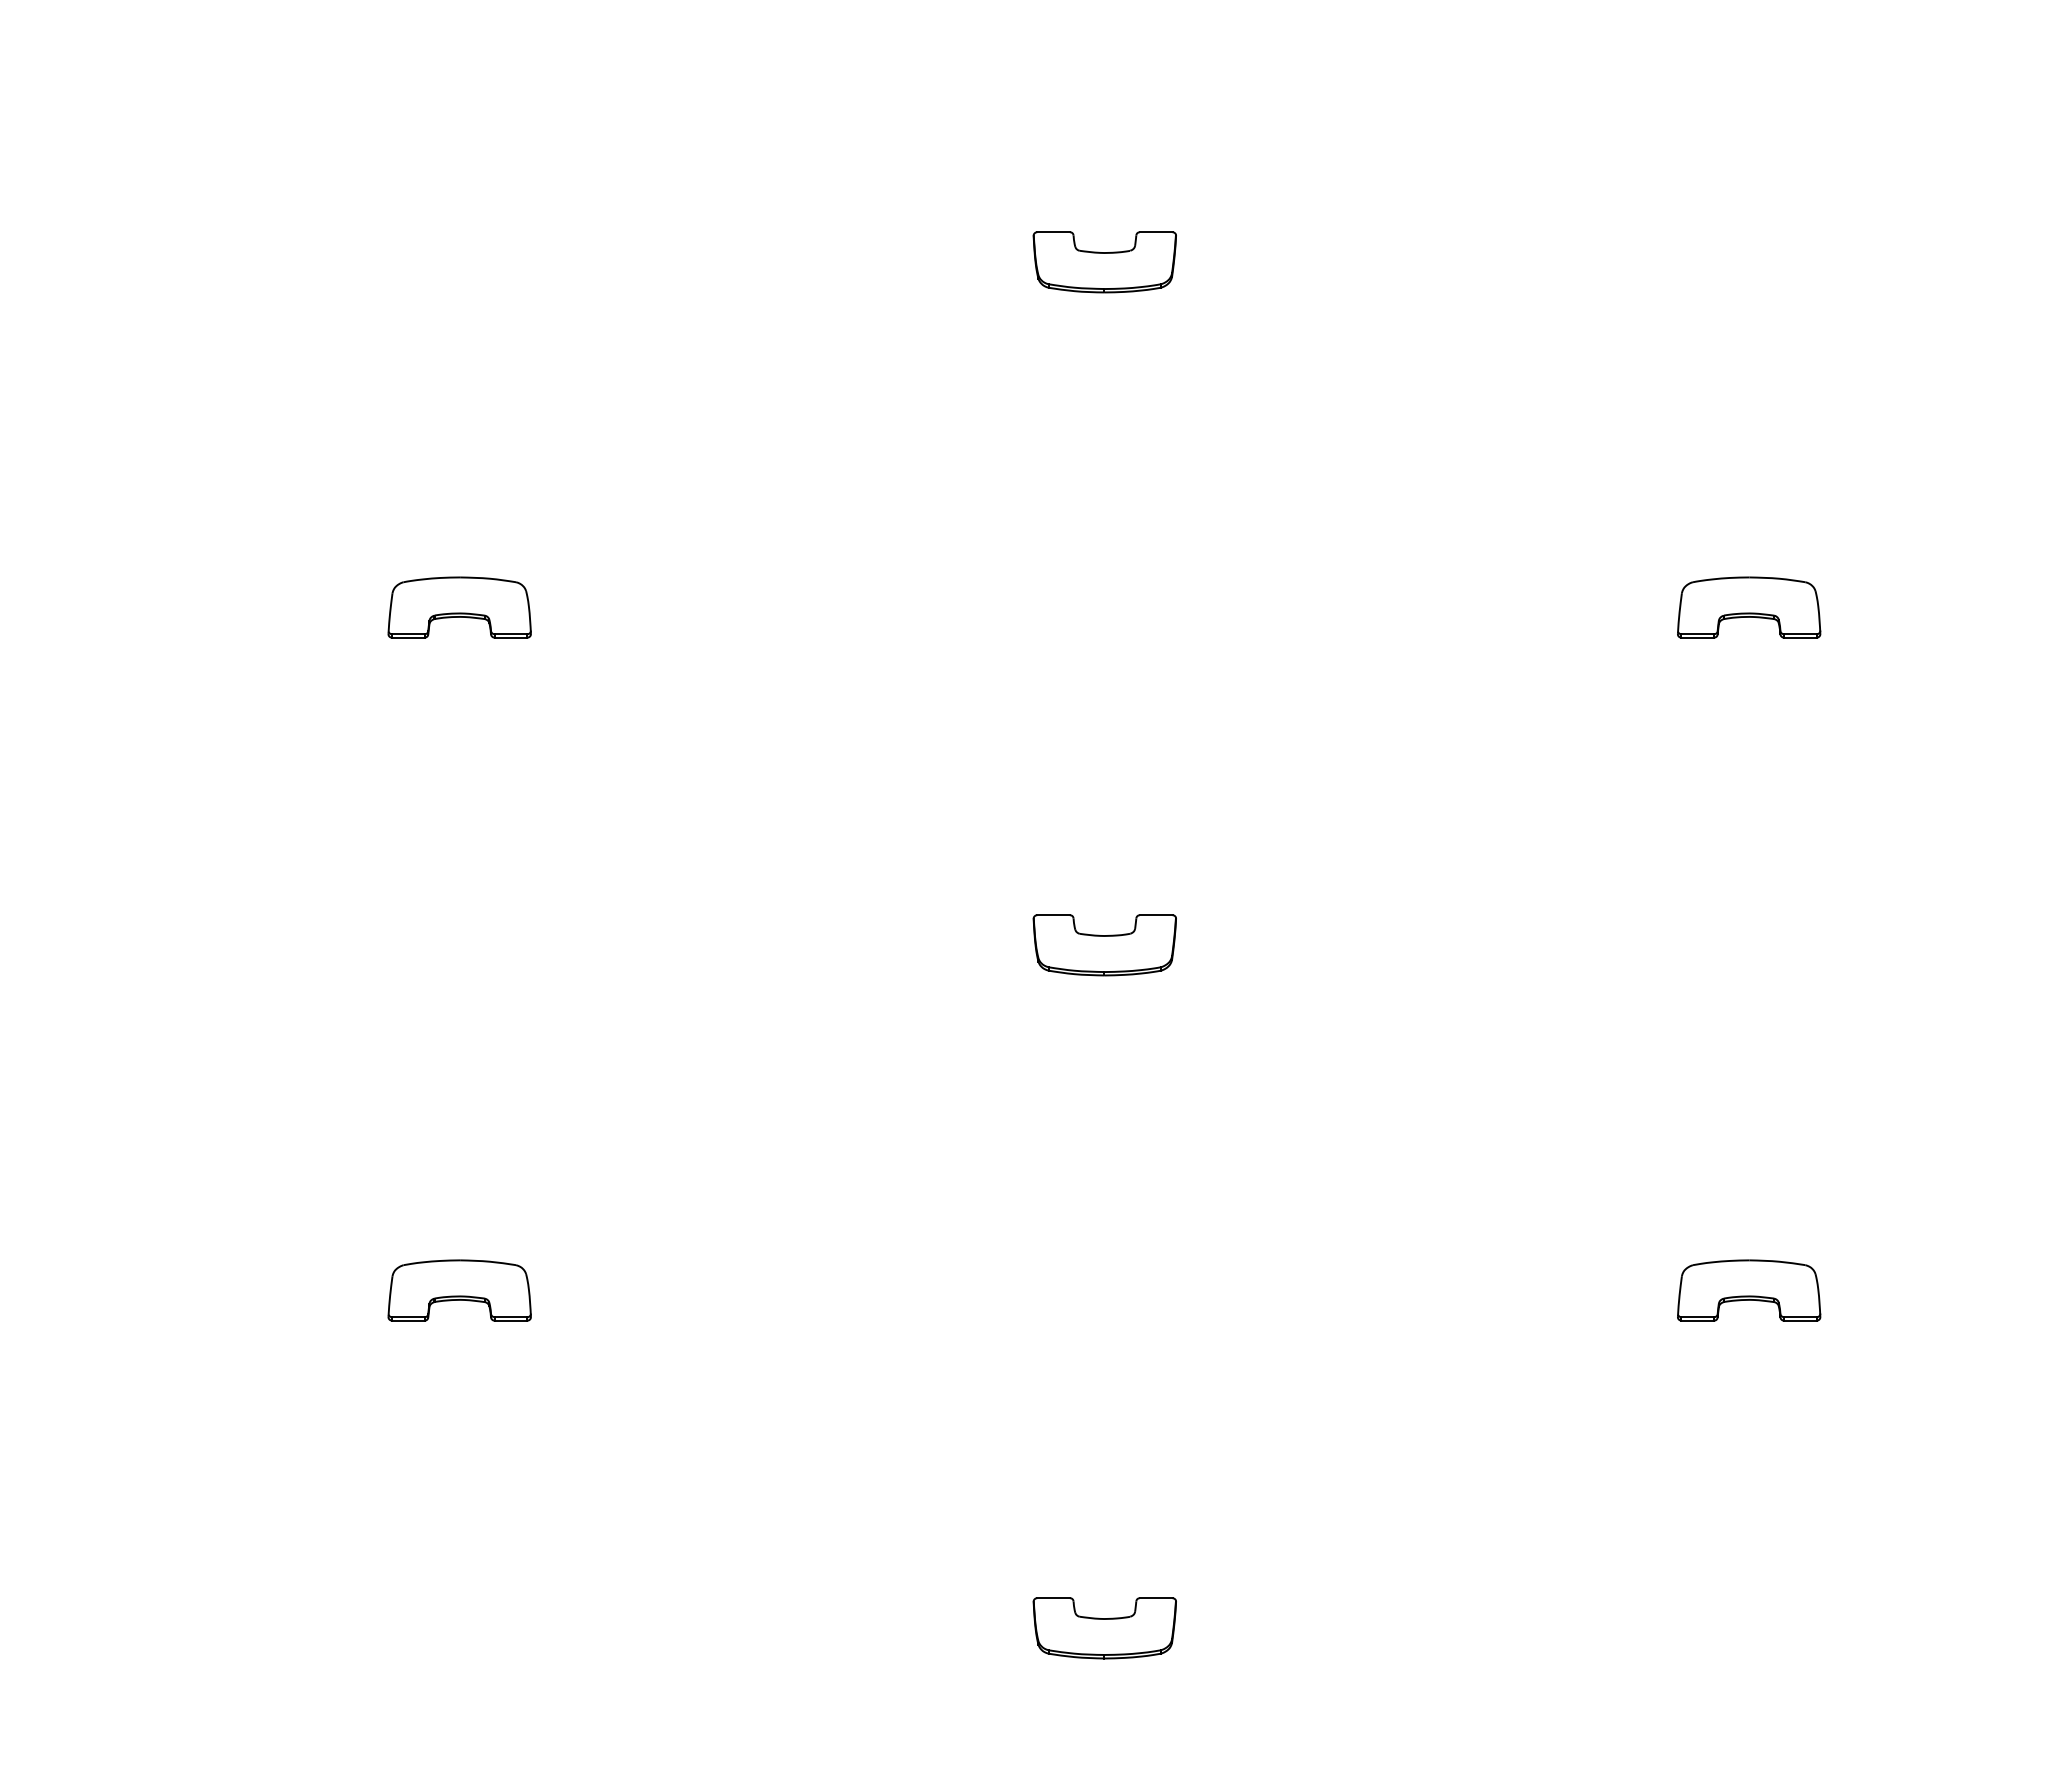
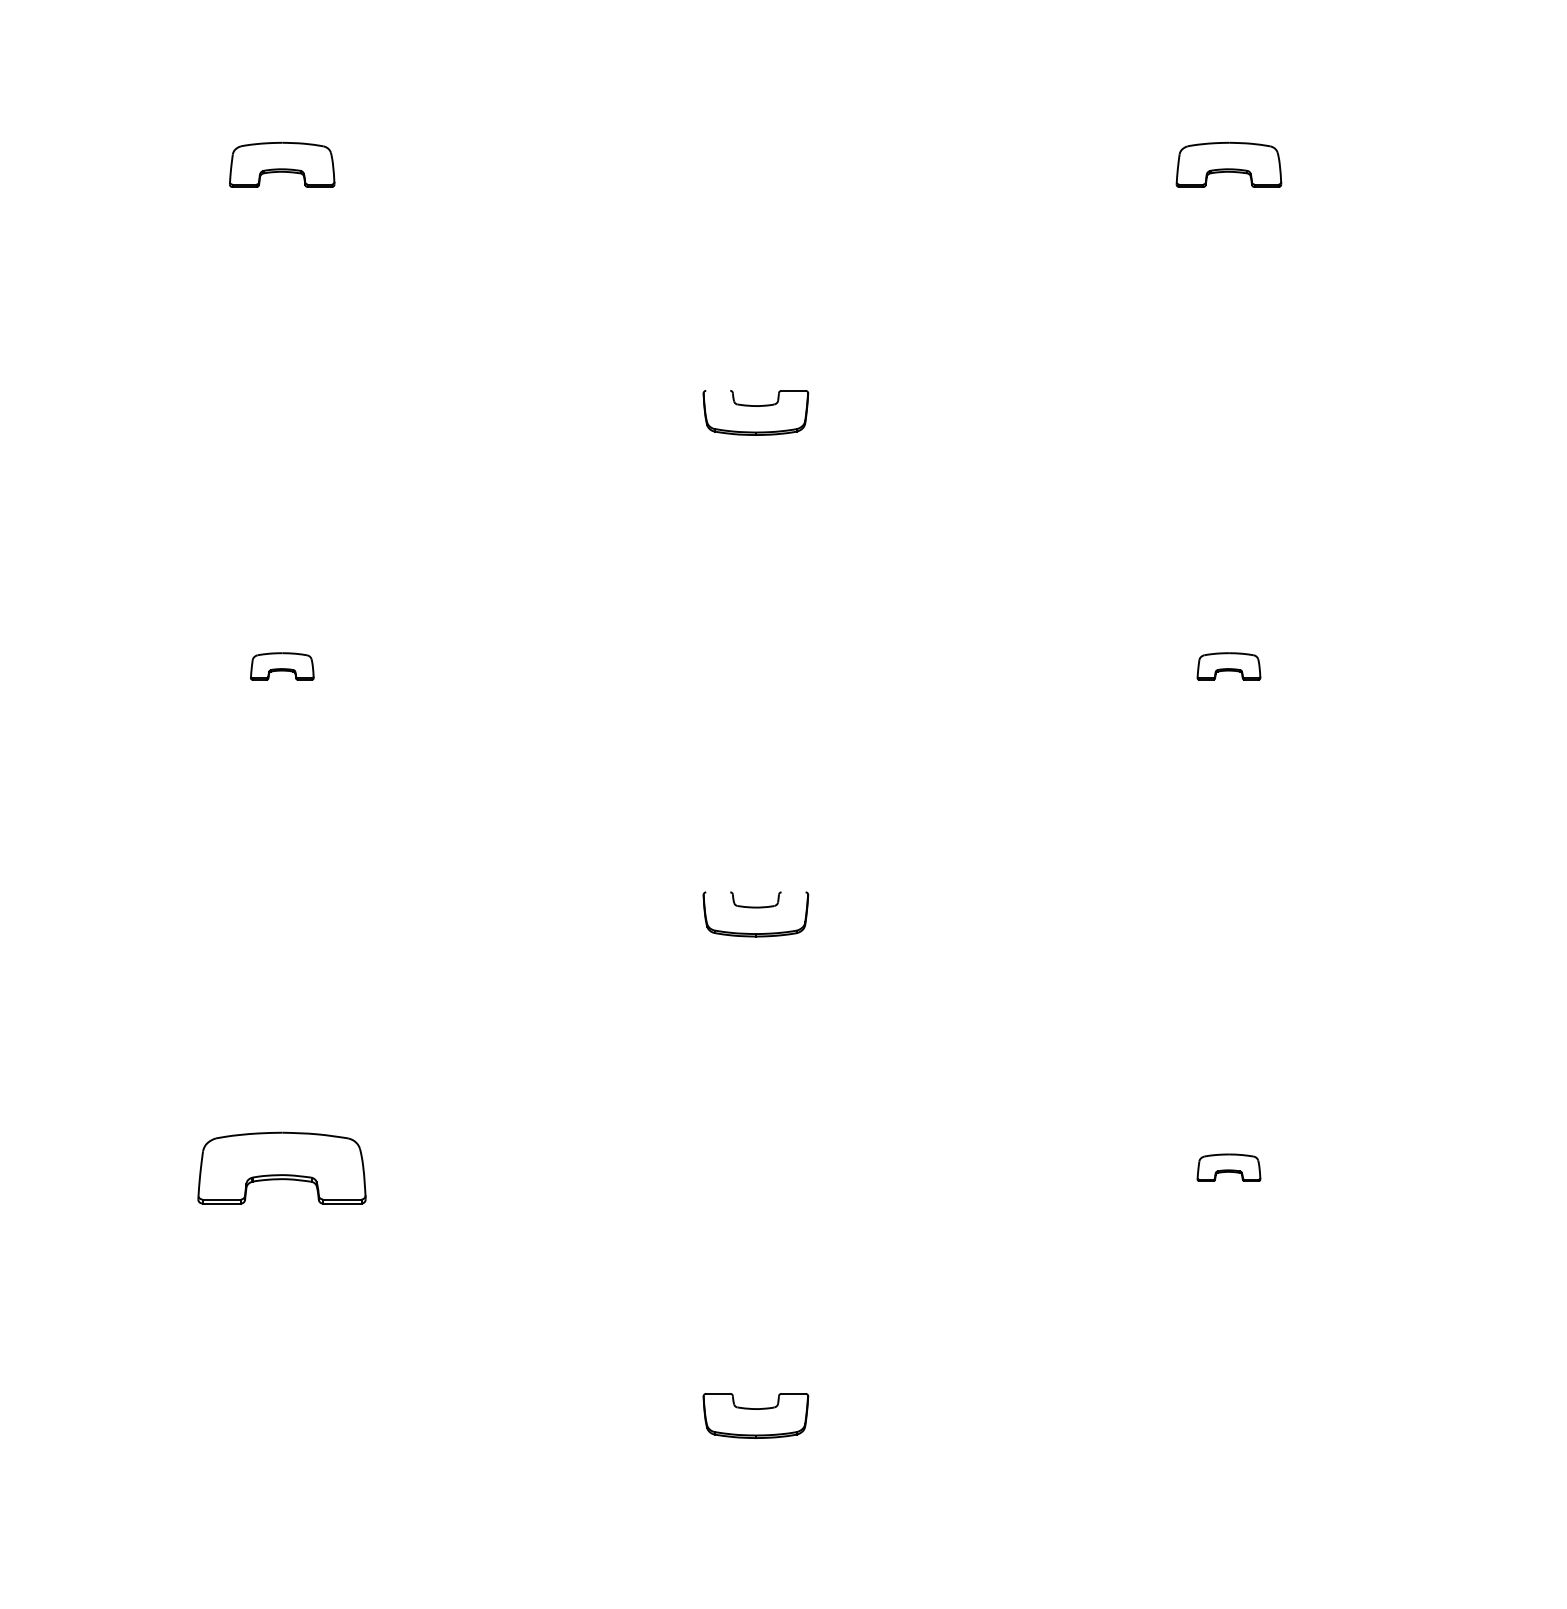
line: (1053, 231) -> (718, 390), removed
part: (460, 607) -> (282, 666), size x0.6
part: (1748, 607) -> (1228, 666), size x0.6
line: (1053, 915) -> (718, 892), removed
line: (1156, 915) -> (793, 892), removed
part: (460, 1289) -> (282, 1167), size x1.6
part: (1748, 1289) -> (1228, 1167), size x0.6

